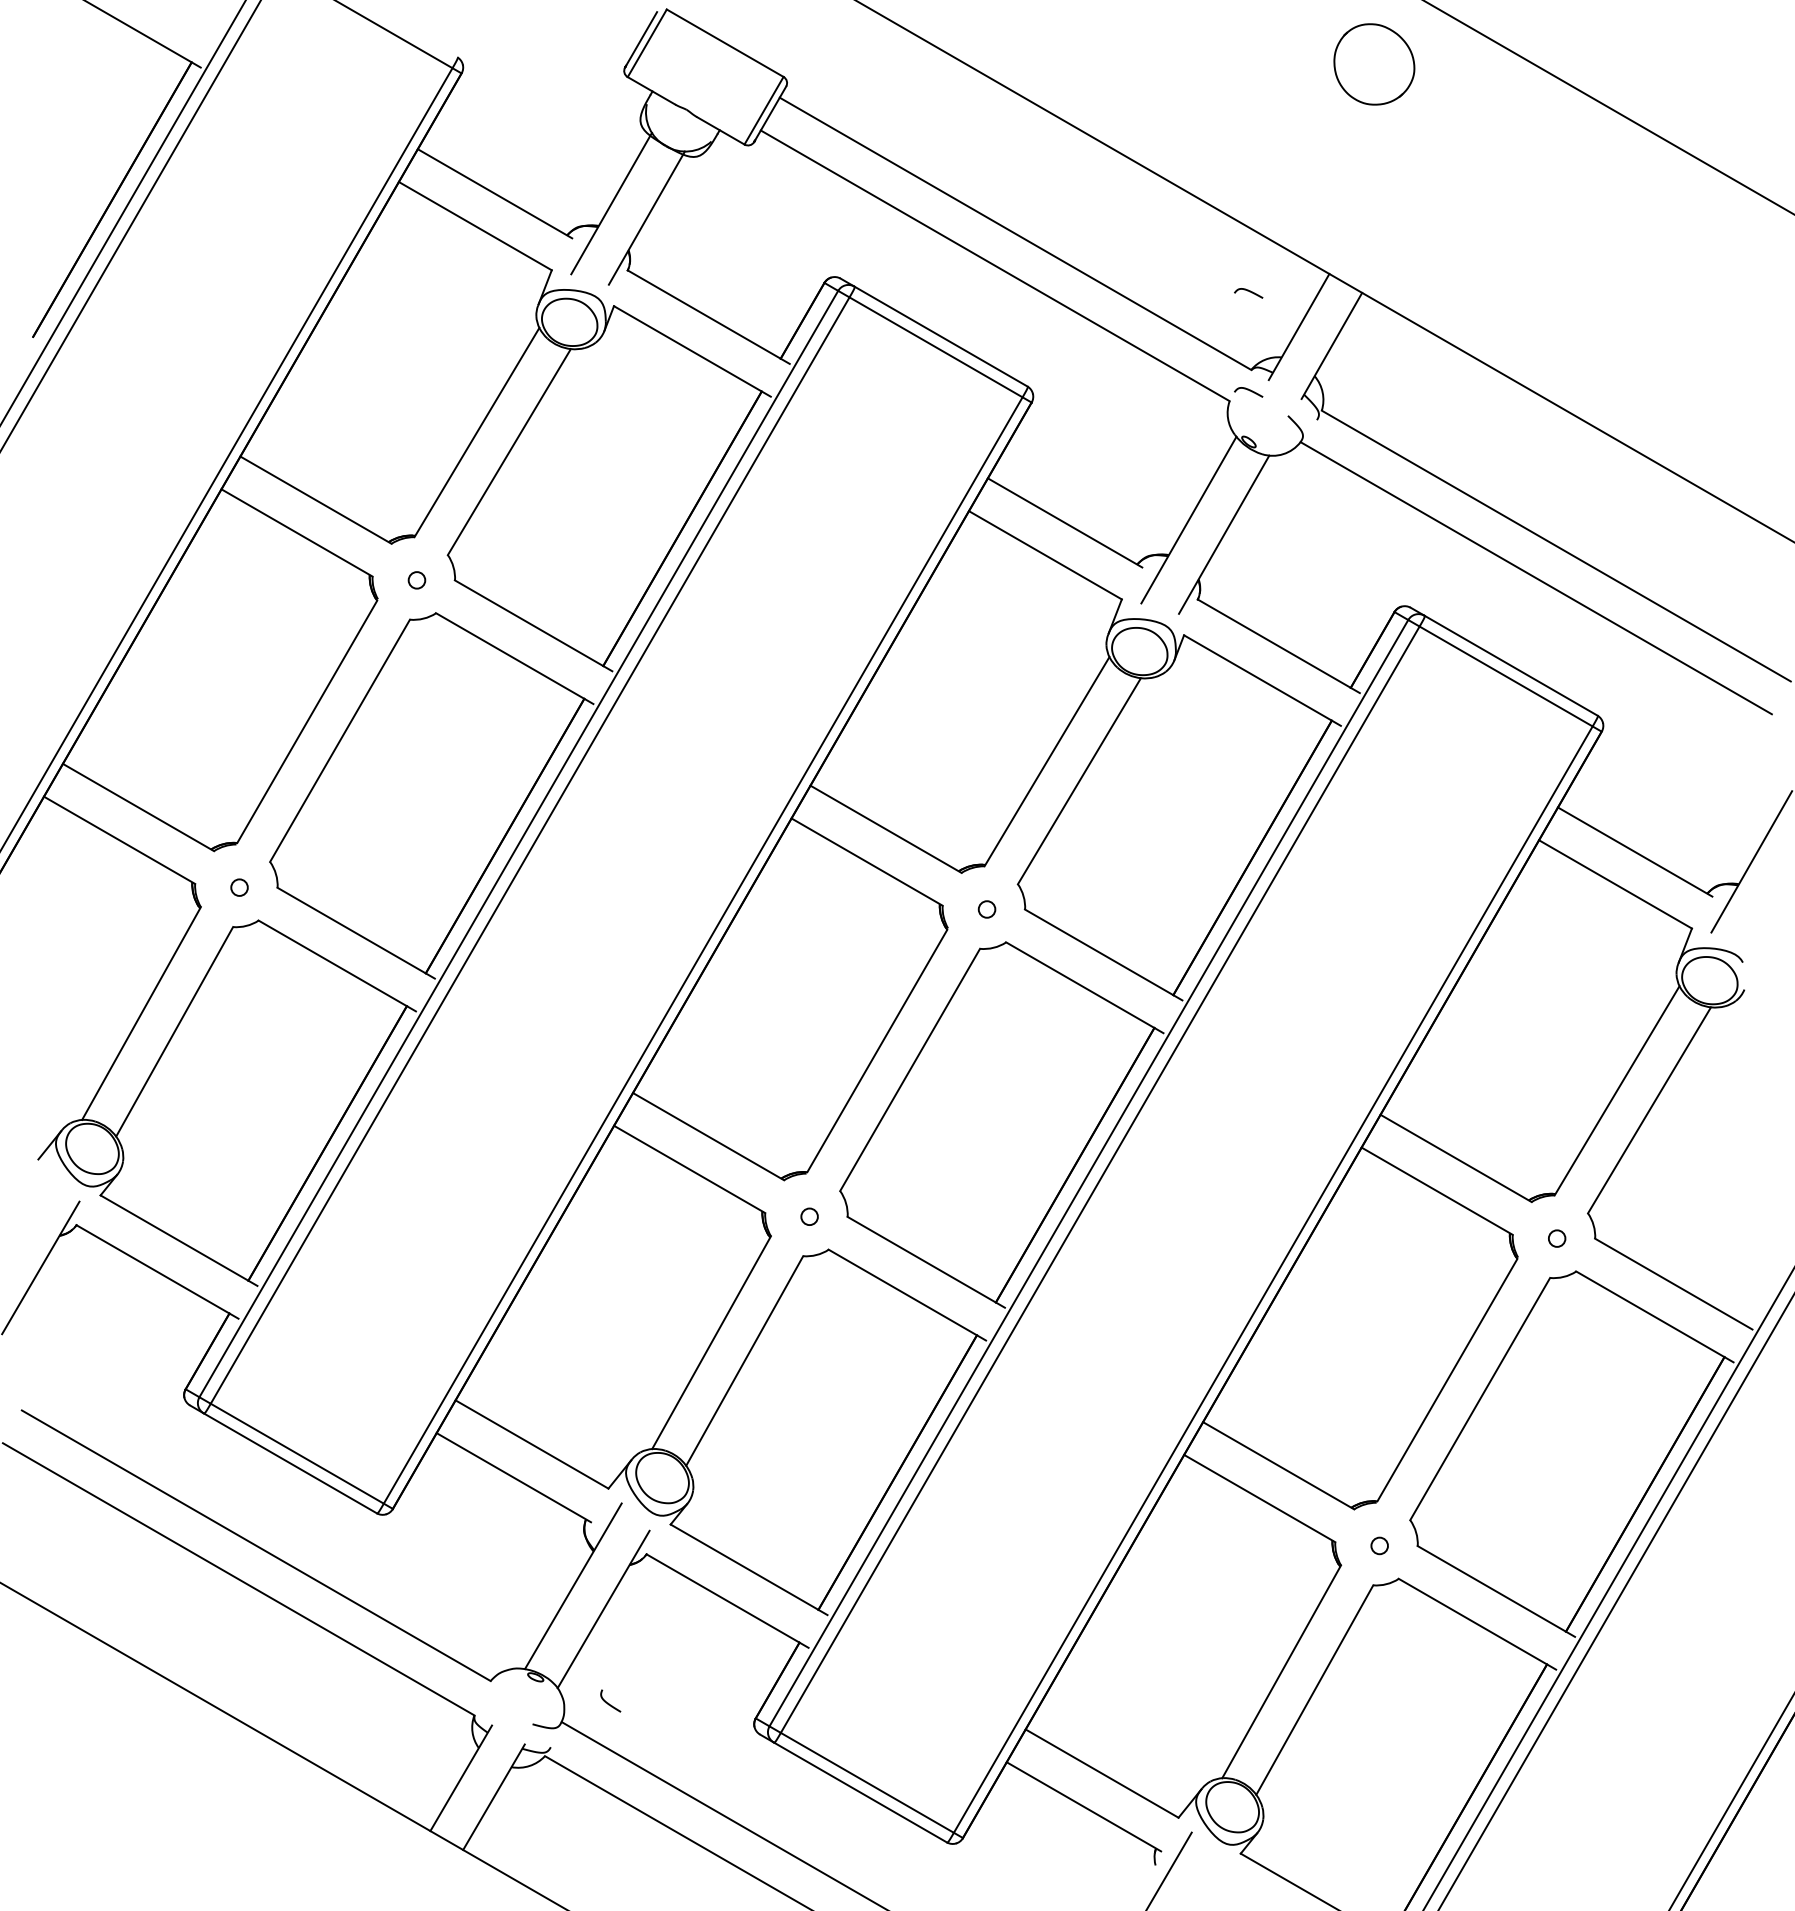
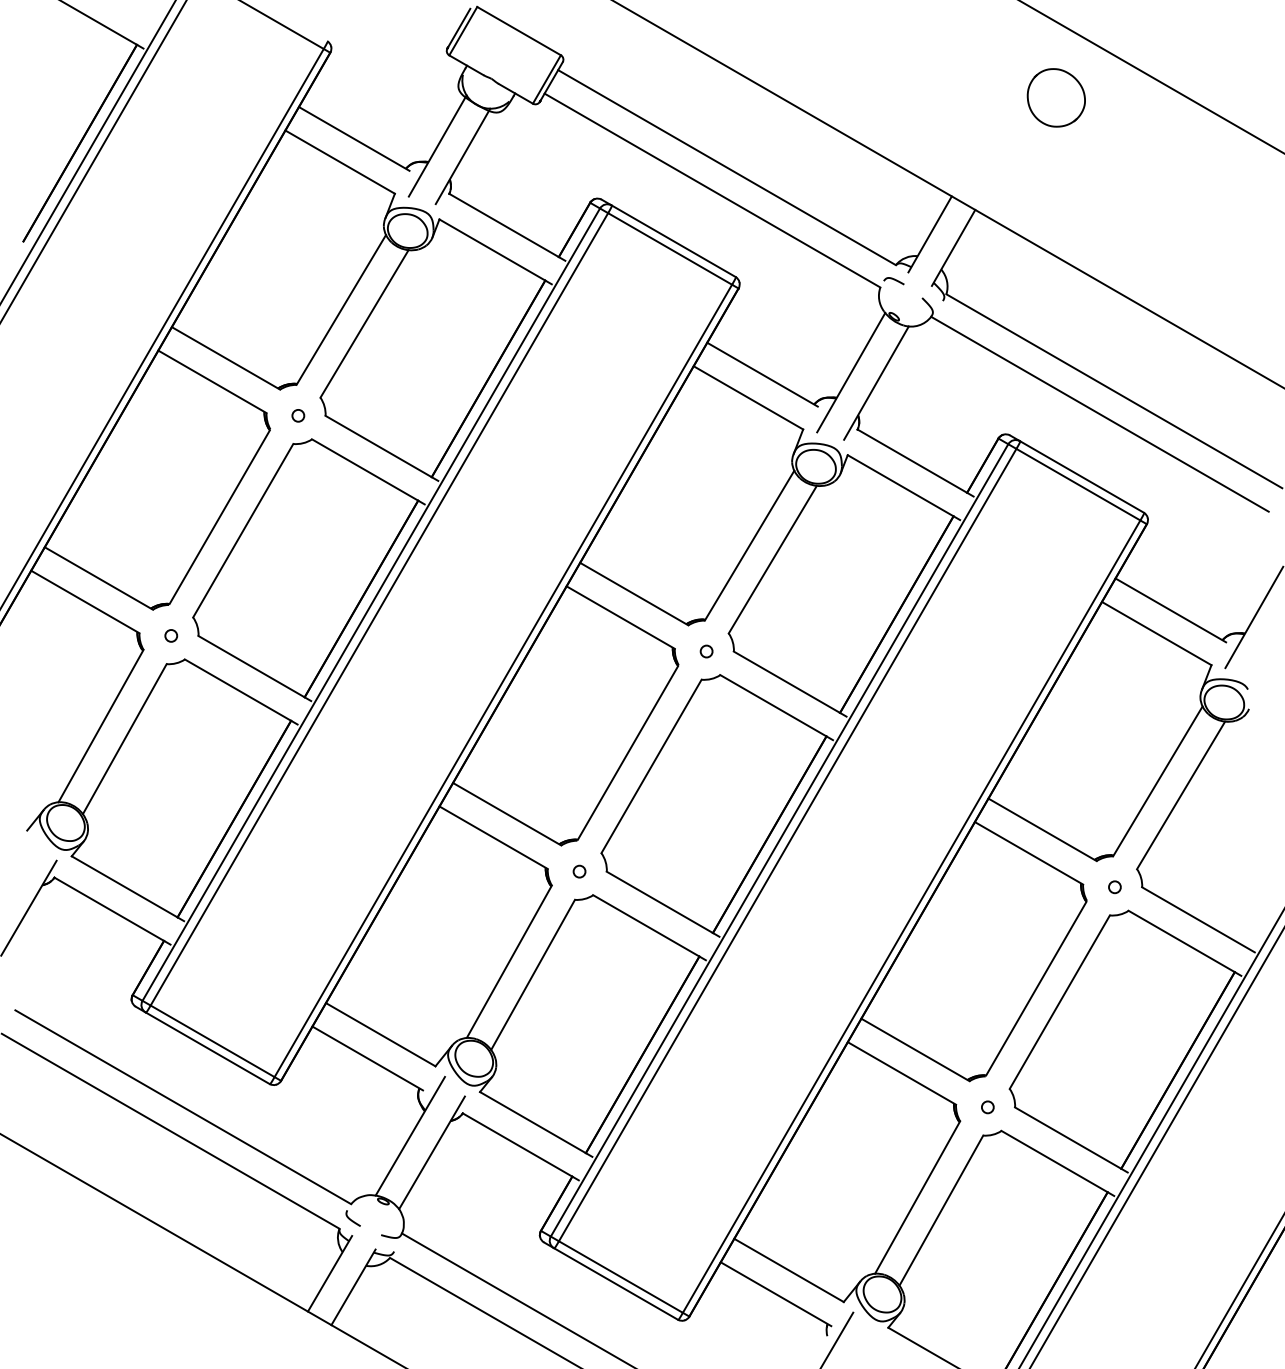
part: (1374, 64) -> (1056, 97), moved
curve: (1249, 292) -> (894, 209), removed
curve: (608, 1702) -> (351, 1219), moved

